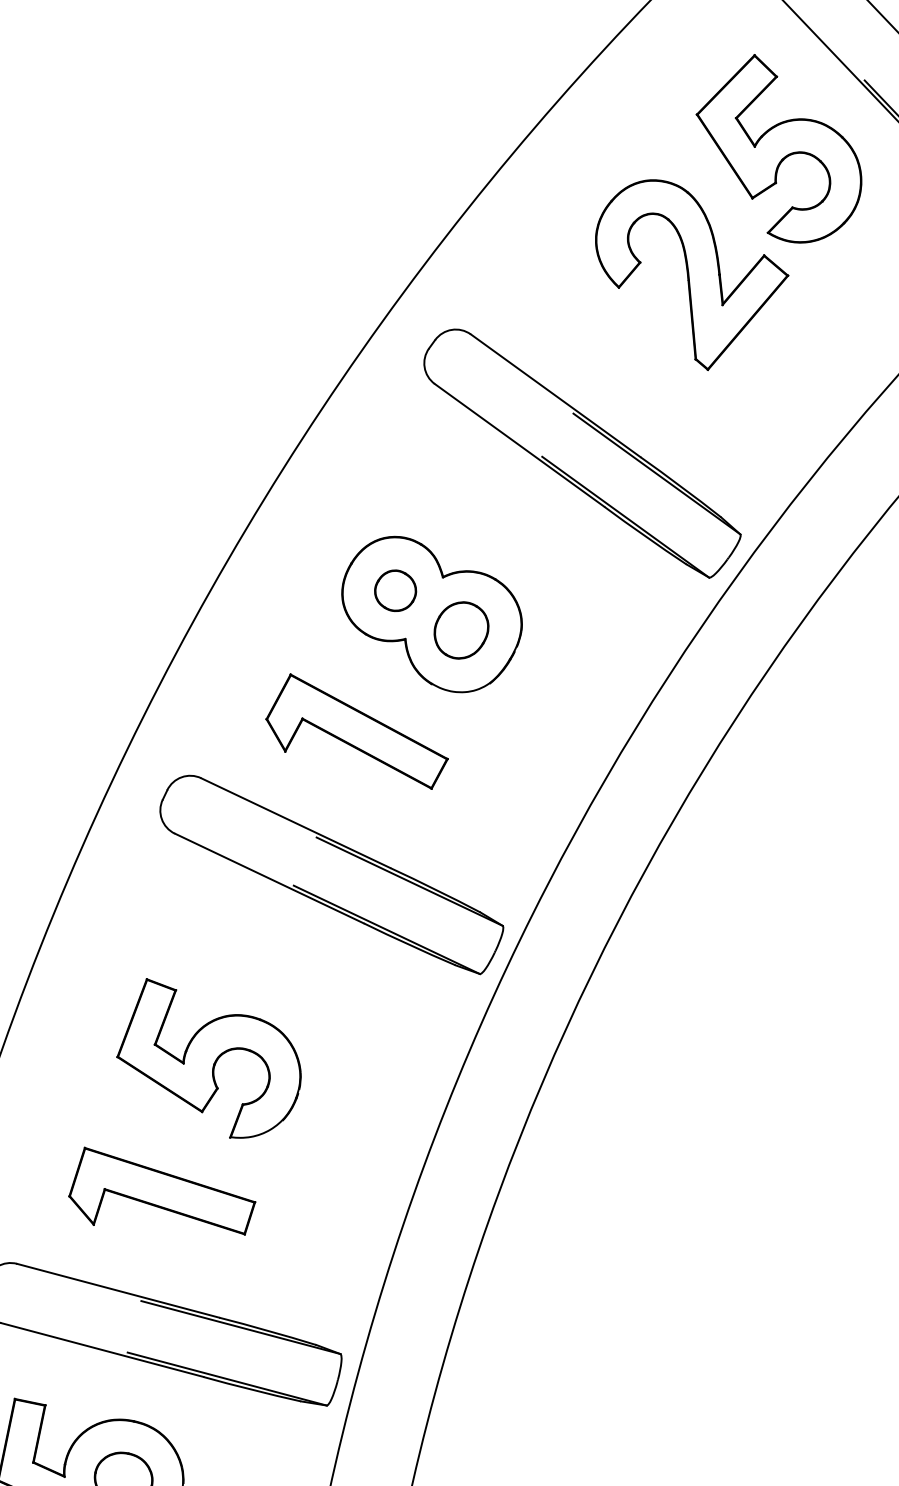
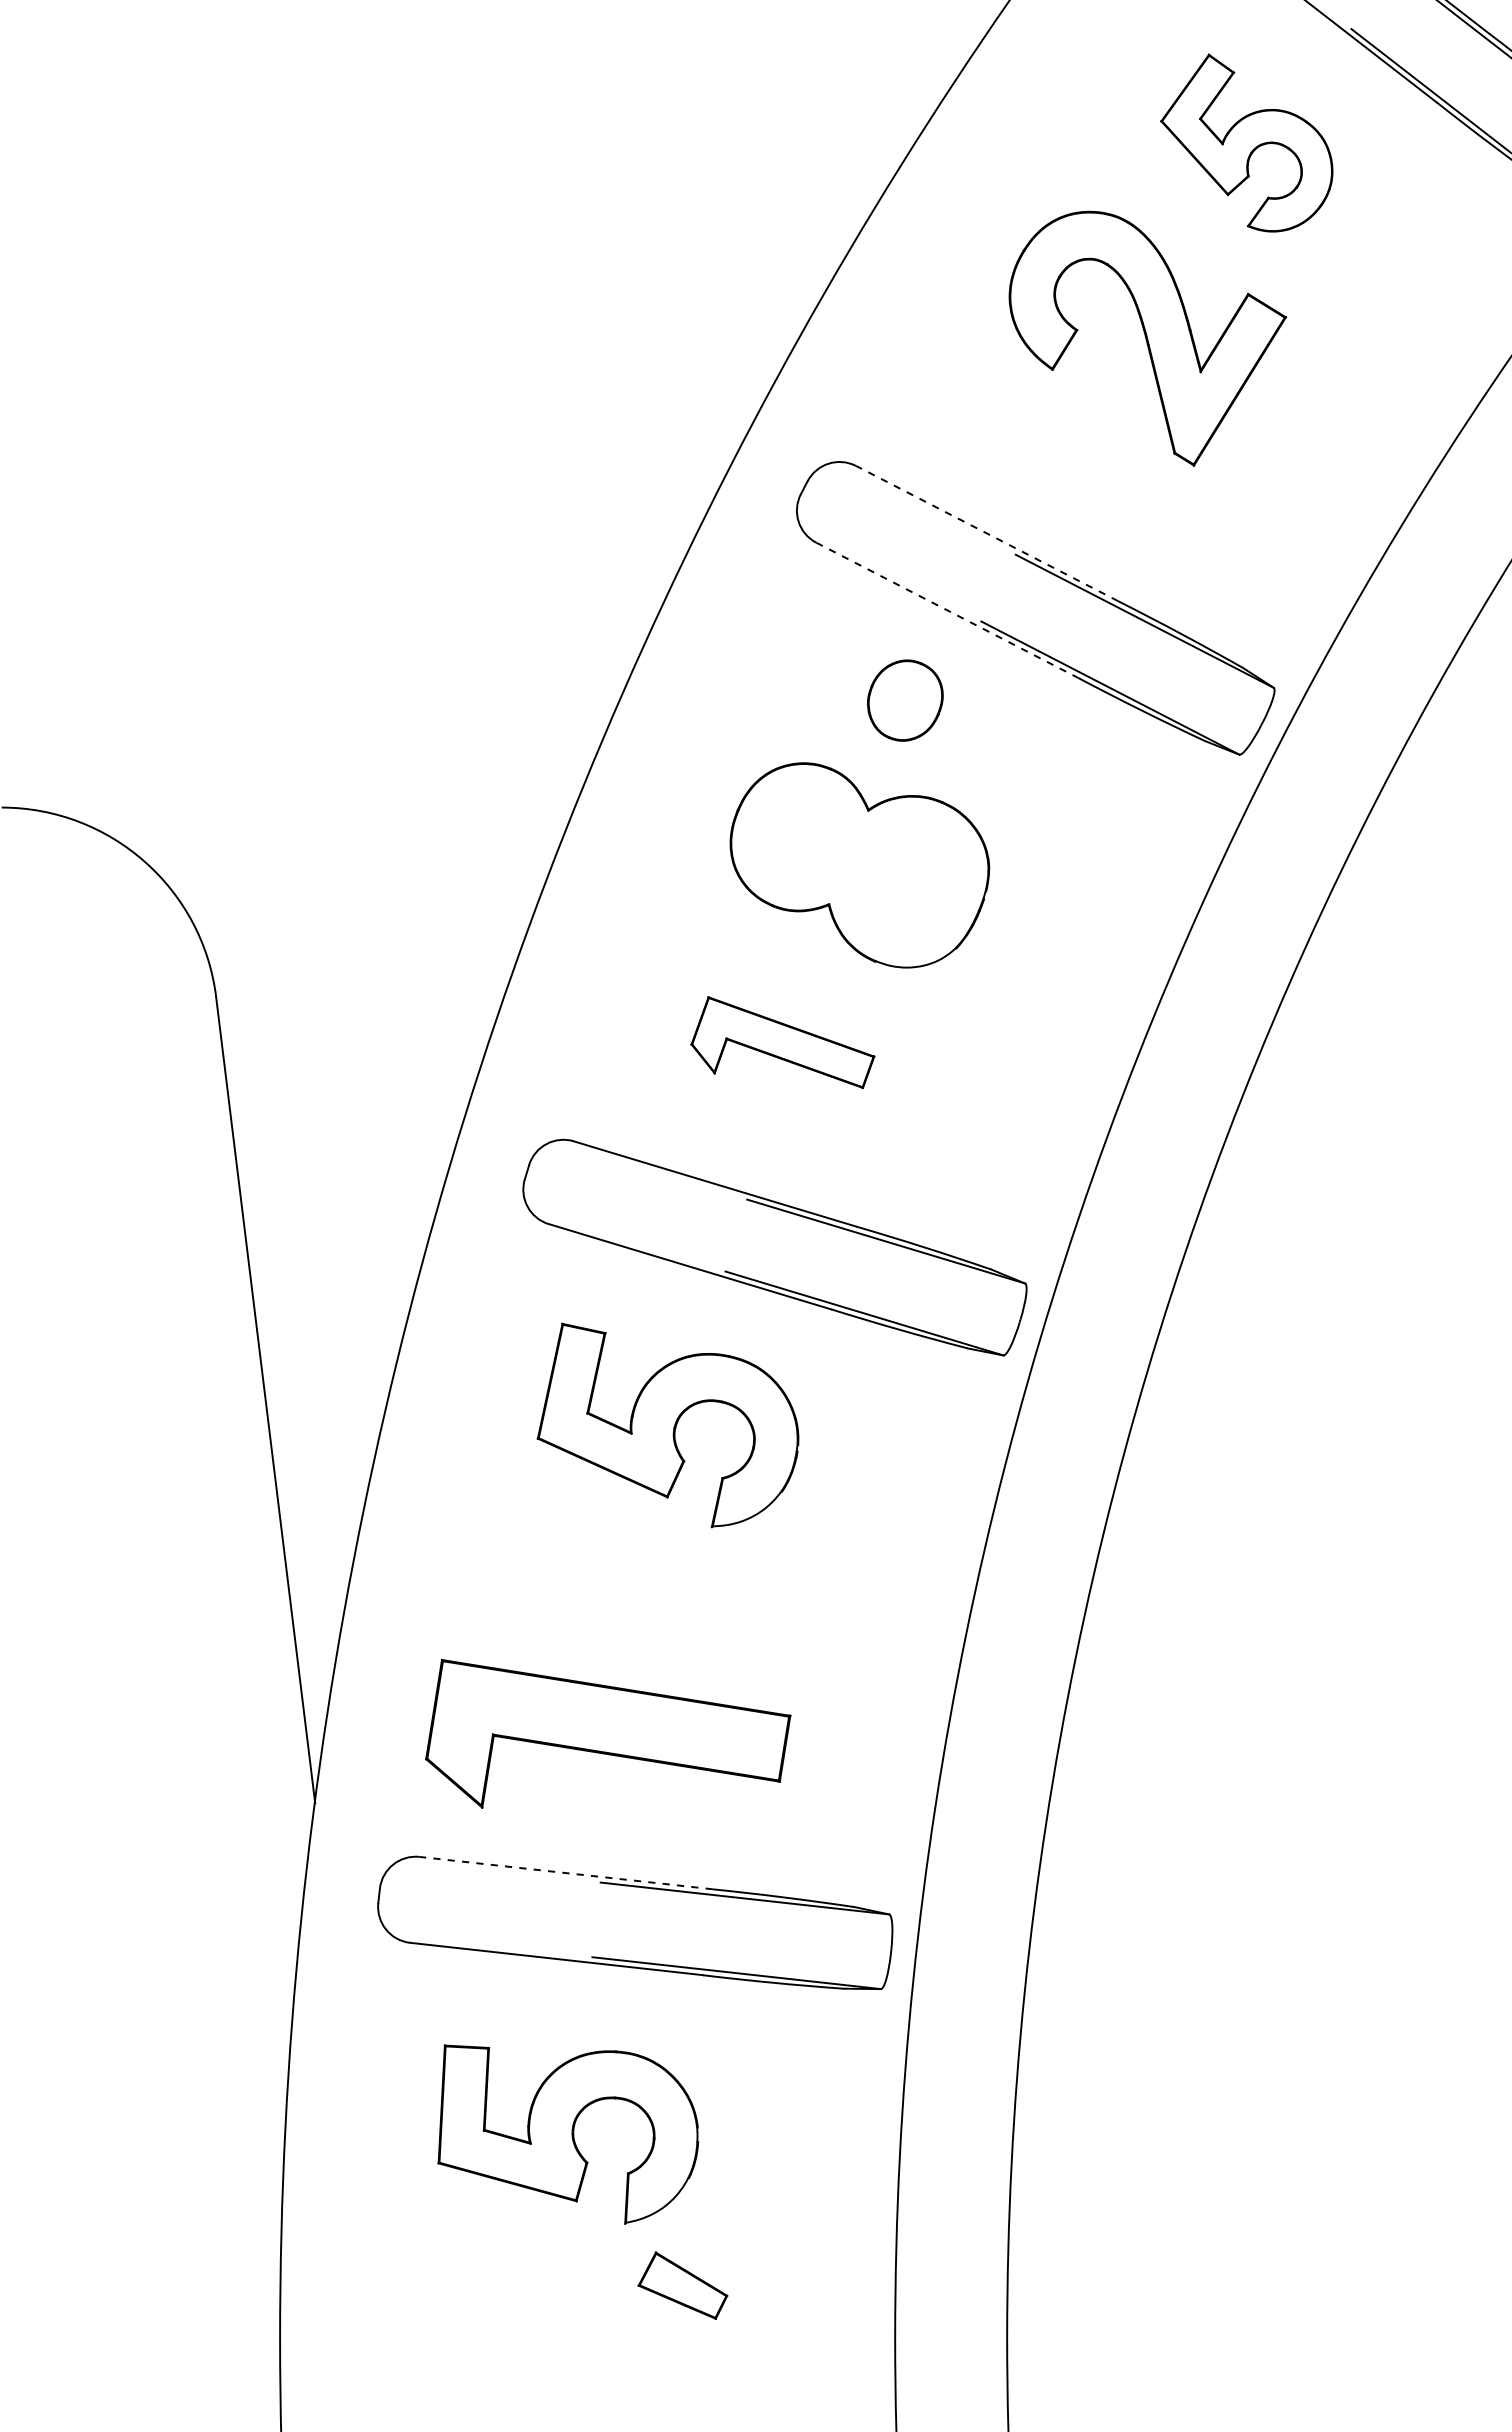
part: (779, 148) -> (1246, 142), size x0.7
line: (555, 395) -> (986, 533), solid -> dashed
line: (519, 445) -> (947, 610), solid -> dashed
part: (395, 590) -> (805, 838), removed
part: (461, 630) -> (905, 700), moved
part: (358, 731) -> (782, 1042), size x0.7
part: (209, 1061) -> (667, 1425), moved
part: (162, 1197) -> (608, 1733), size x1.4
line: (117, 1290) -> (565, 1873), solid -> dashed

